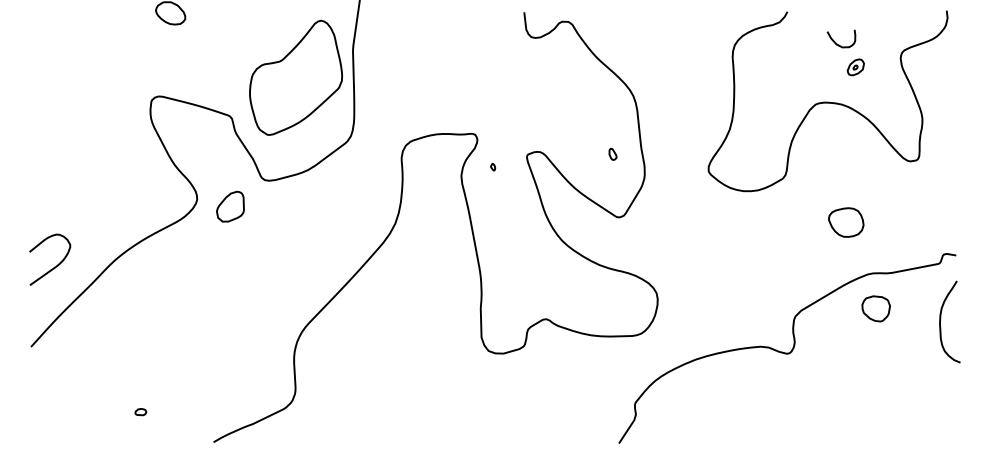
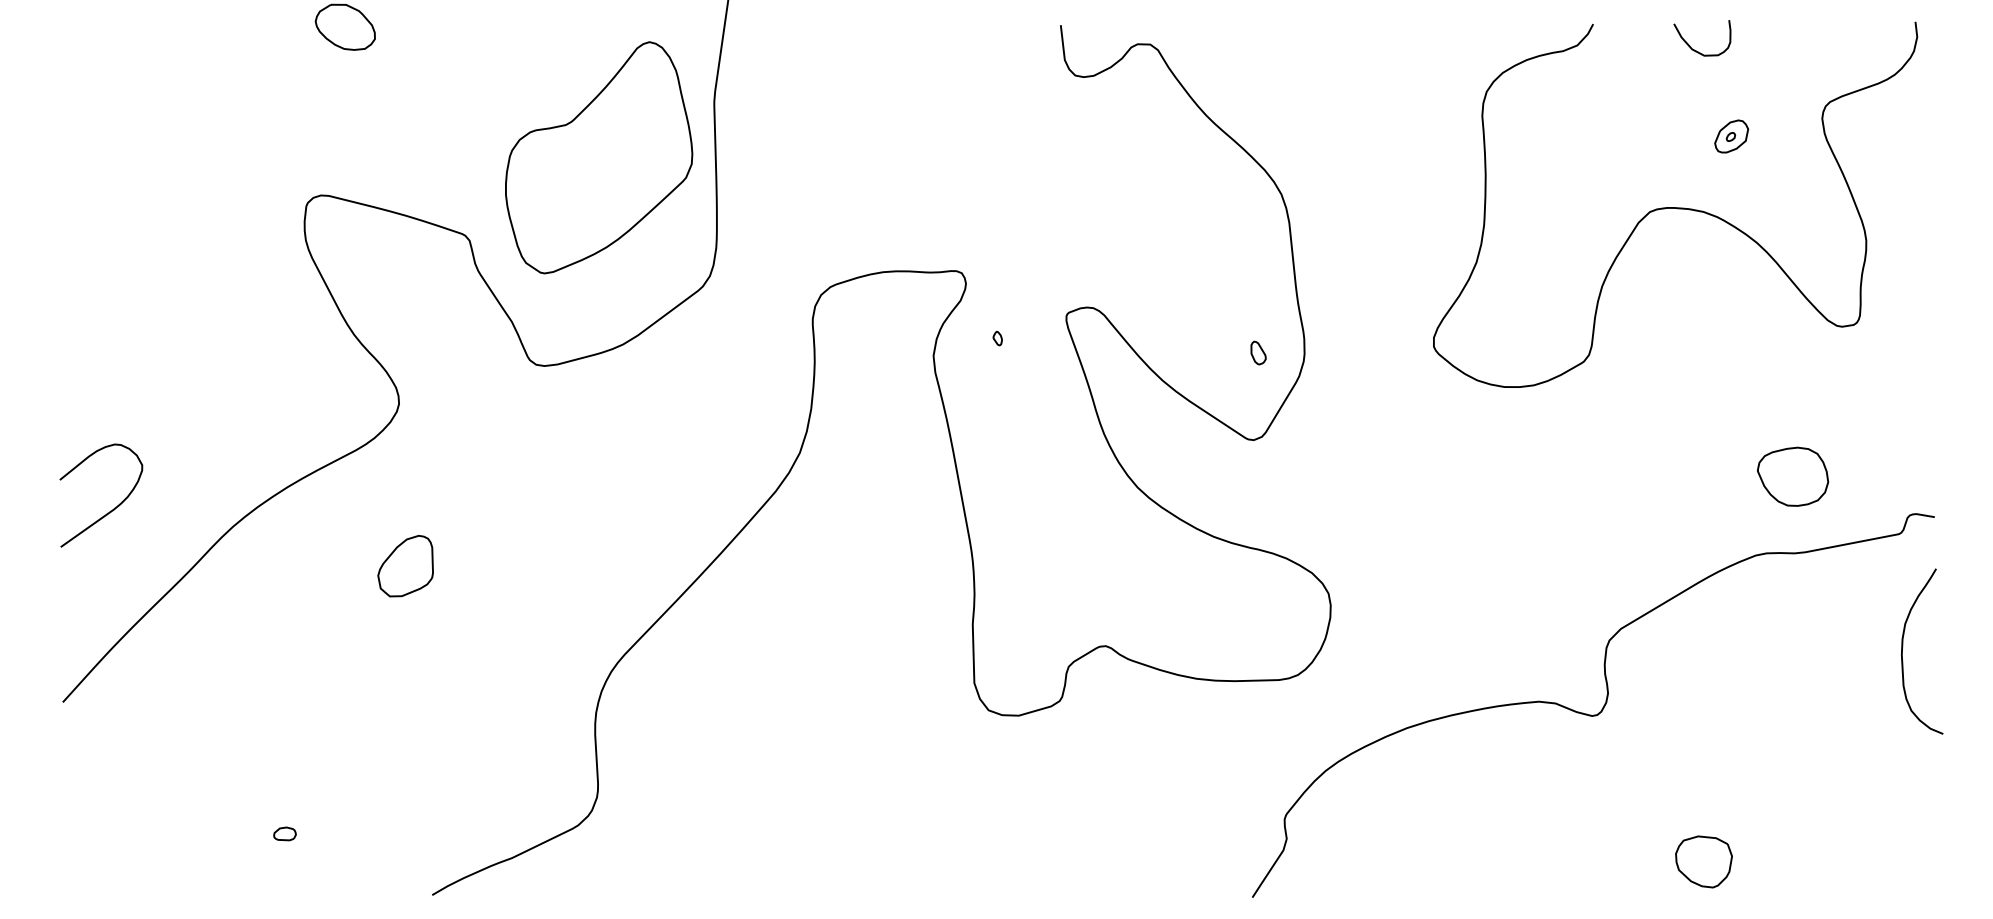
curve: (839, 44) -> (1698, 49), moved
part: (612, 153) -> (1257, 351), moved
part: (230, 206) -> (405, 565), moved
part: (846, 222) -> (1793, 476), moved
curve: (54, 266) -> (110, 509), moved
part: (875, 308) -> (1702, 861), moved

